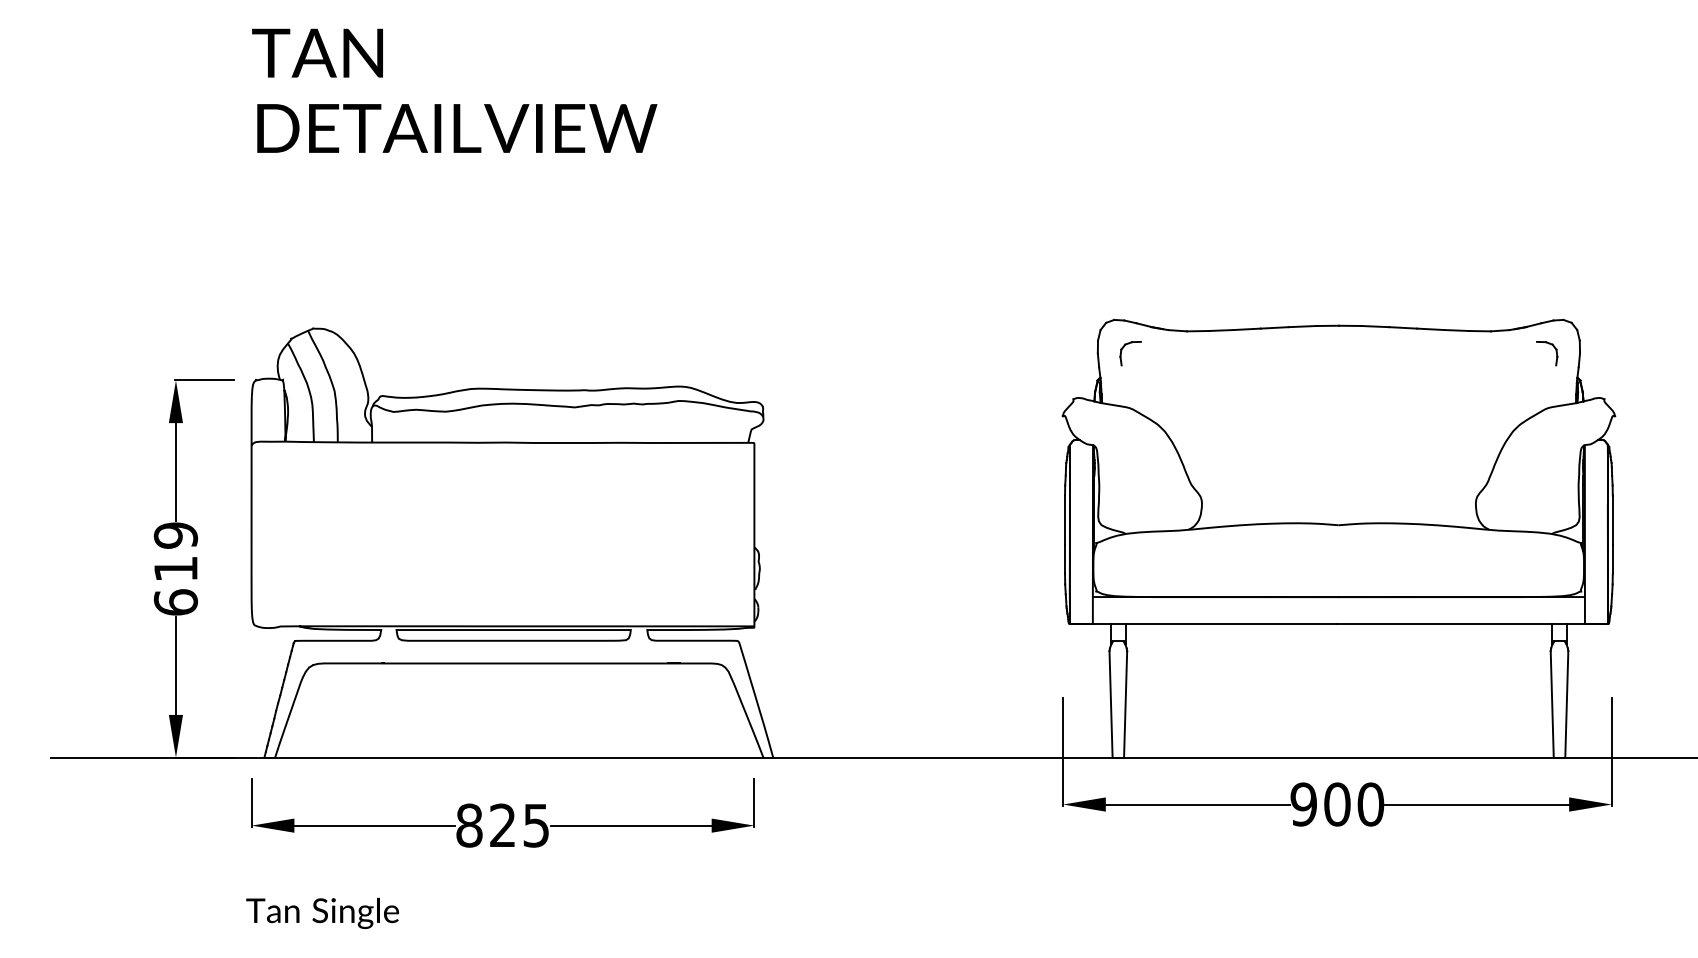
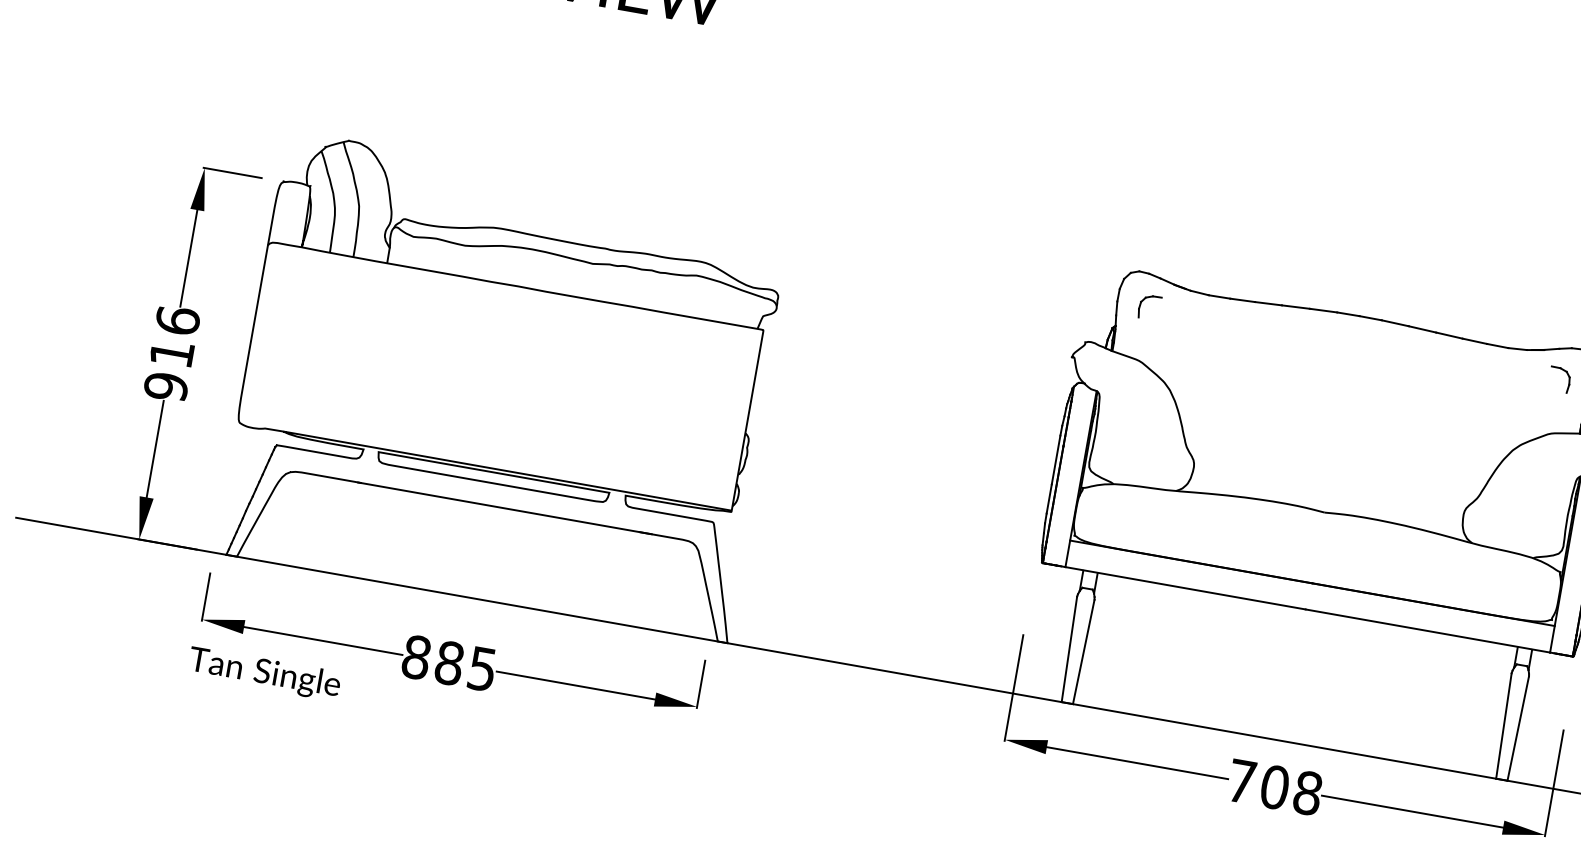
text: (175, 568) -> (171, 353), 619 -> 916
text: (1337, 804) -> (1275, 787), 900 -> 708
text: (503, 825) -> (450, 663), 825 -> 885
text: (322, 912) -> (264, 673), moved

